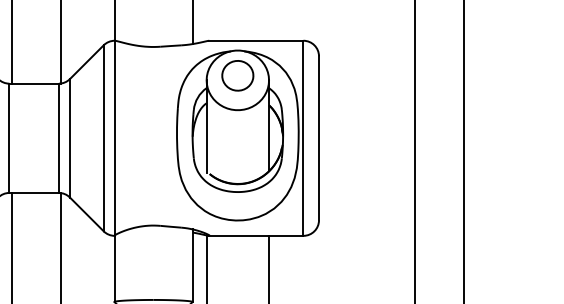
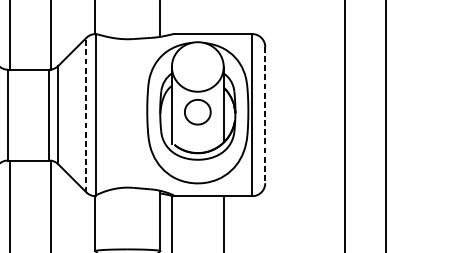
part: (237, 75) -> (197, 111), moved
line: (103, 138) -> (86, 115), solid -> dashed
line: (319, 138) -> (265, 115), solid -> dashed

